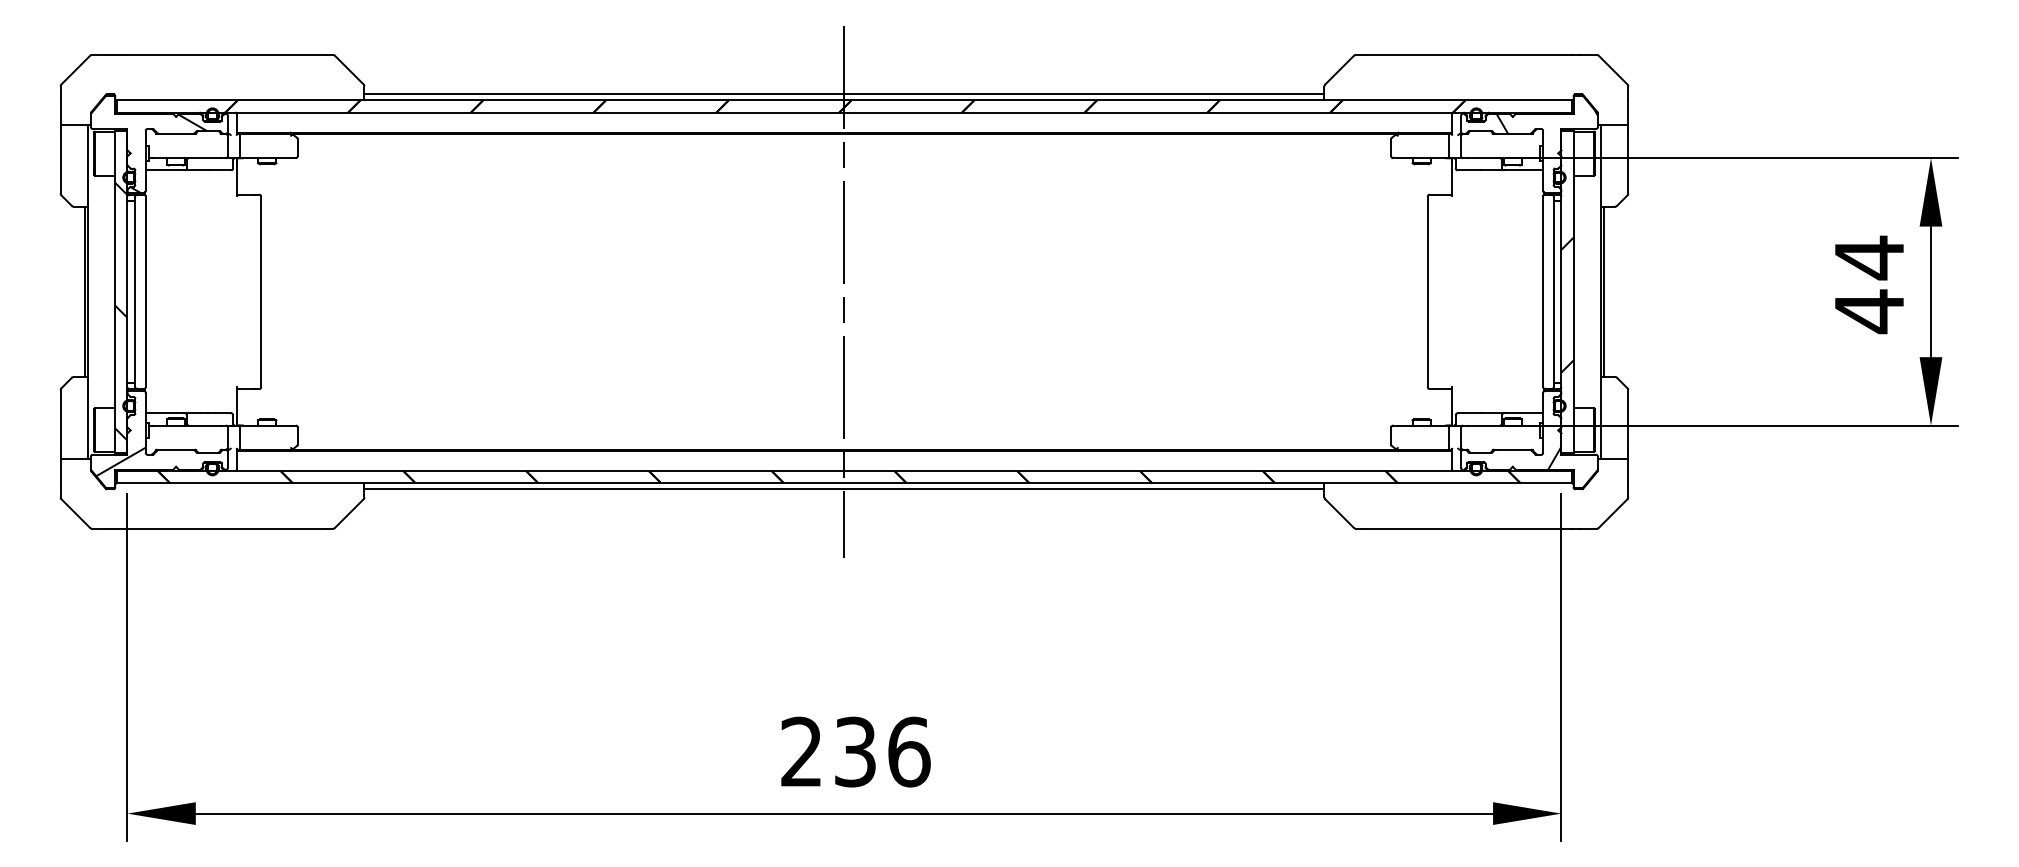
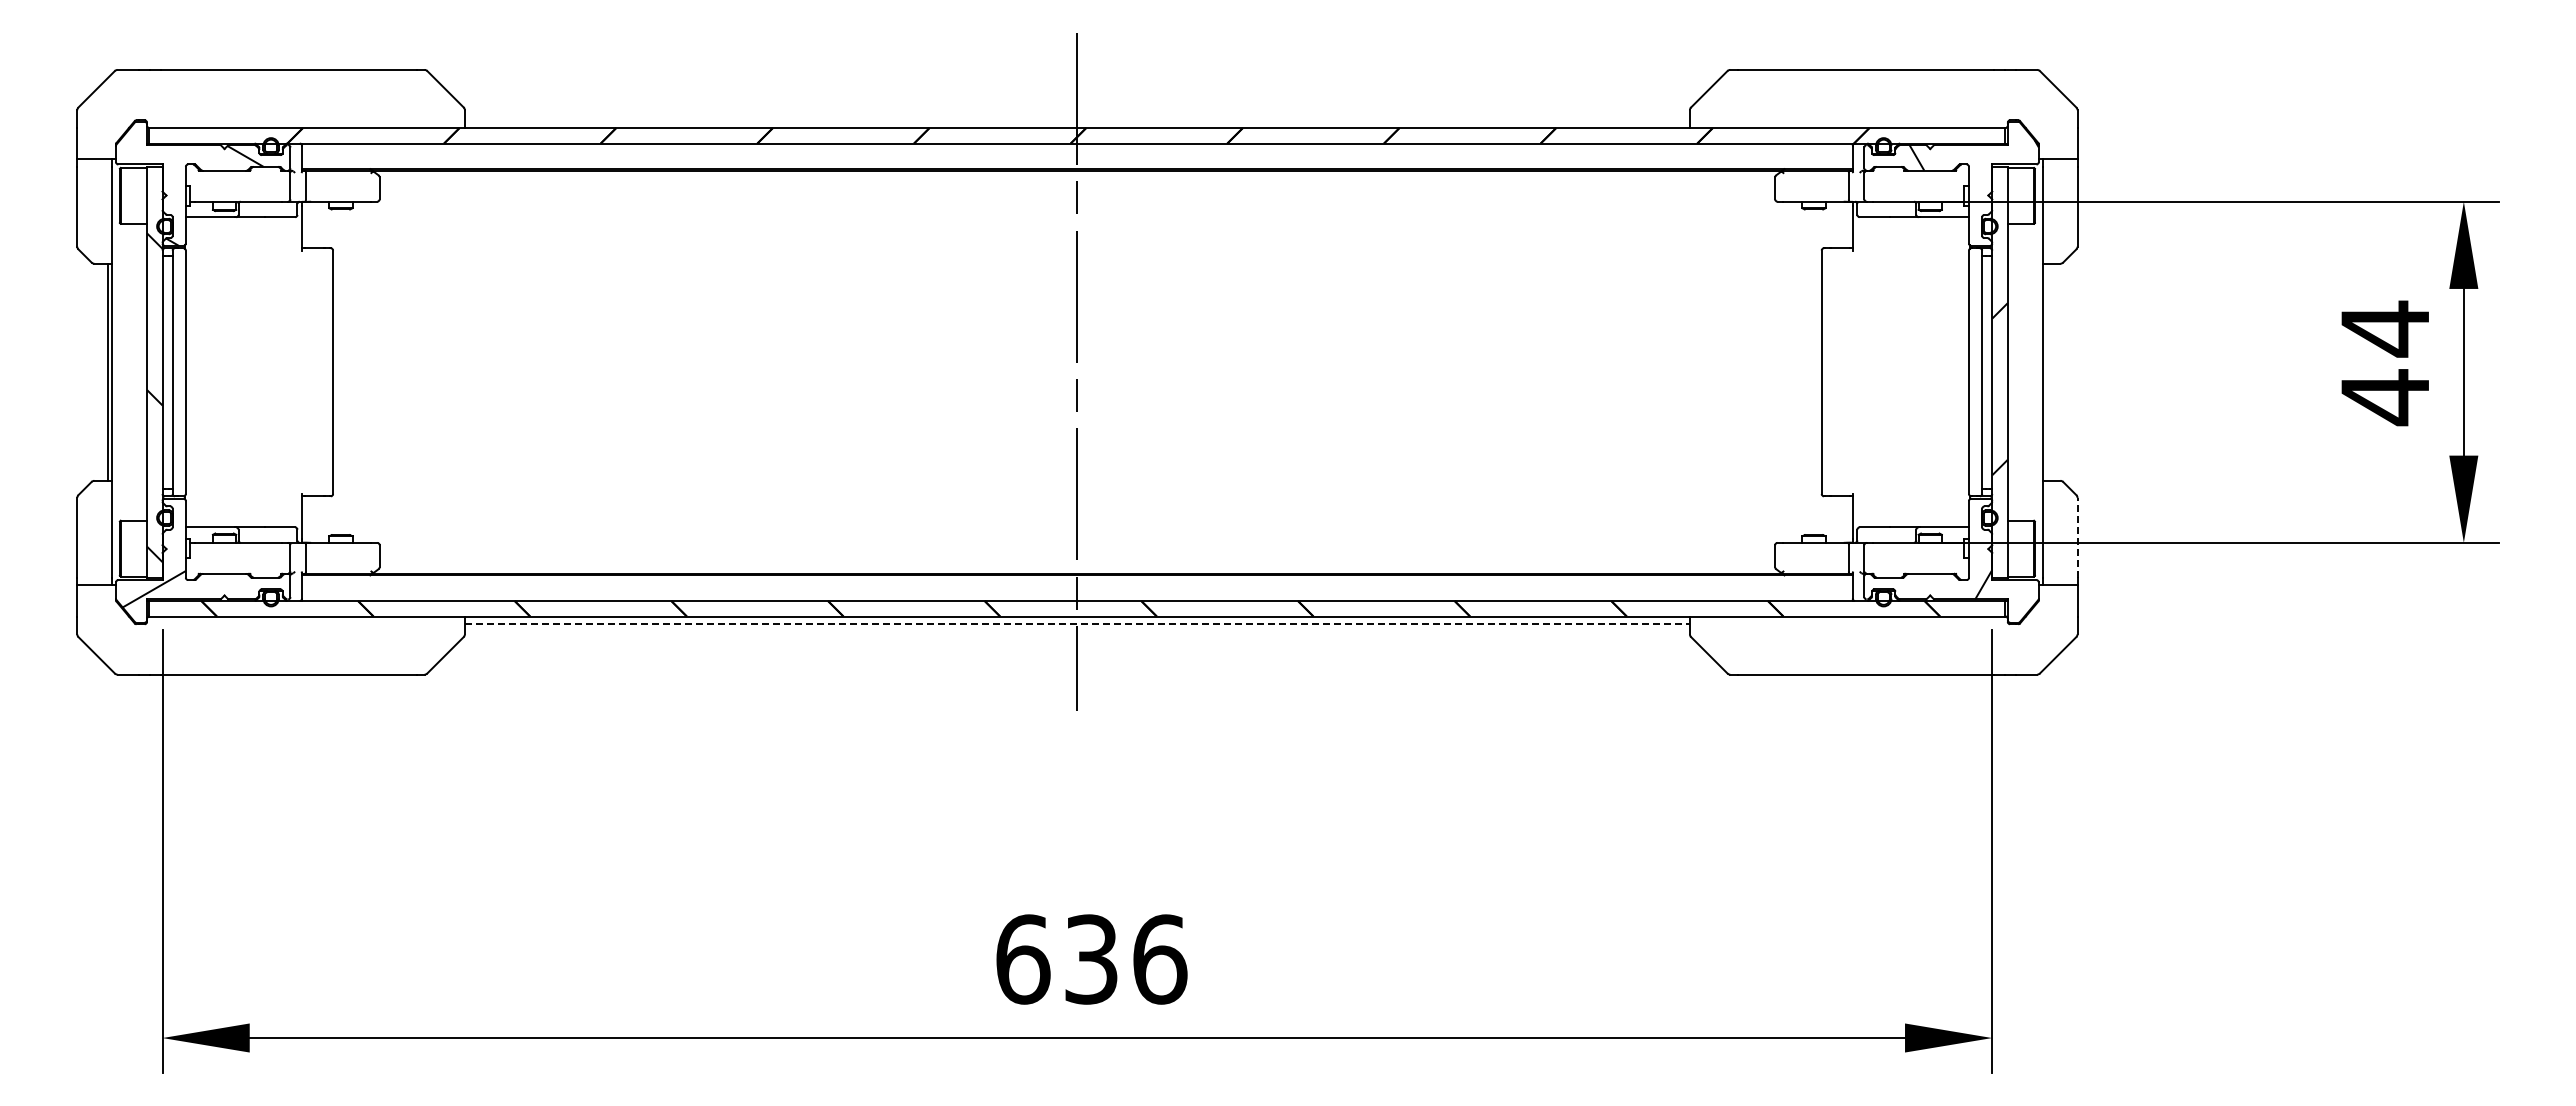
line: (843, 94) -> (1076, 120), removed
line: (1603, 291) -> (2046, 371), removed
line: (1628, 421) -> (2077, 537), solid -> dashed
line: (844, 489) -> (1077, 624), solid -> dashed
text: (802, 752) -> (1023, 959), 236 -> 636

